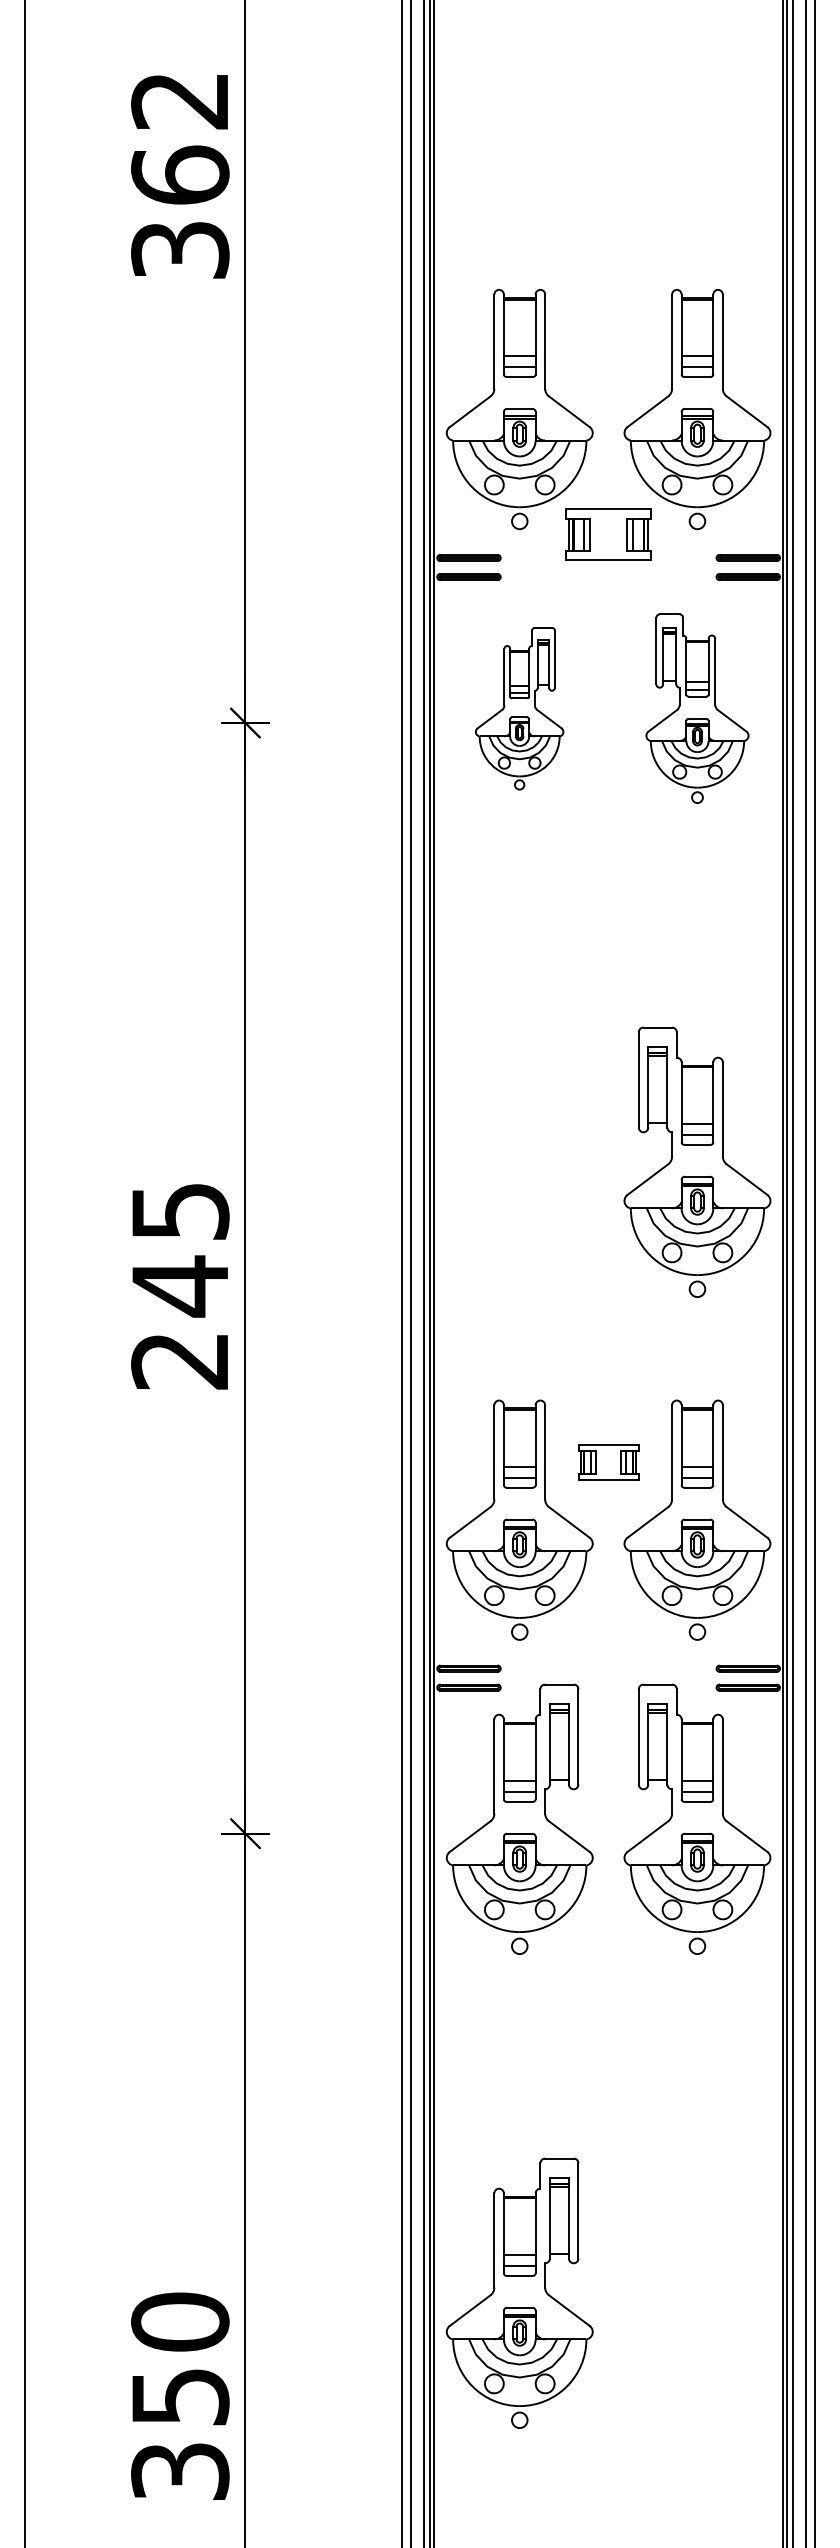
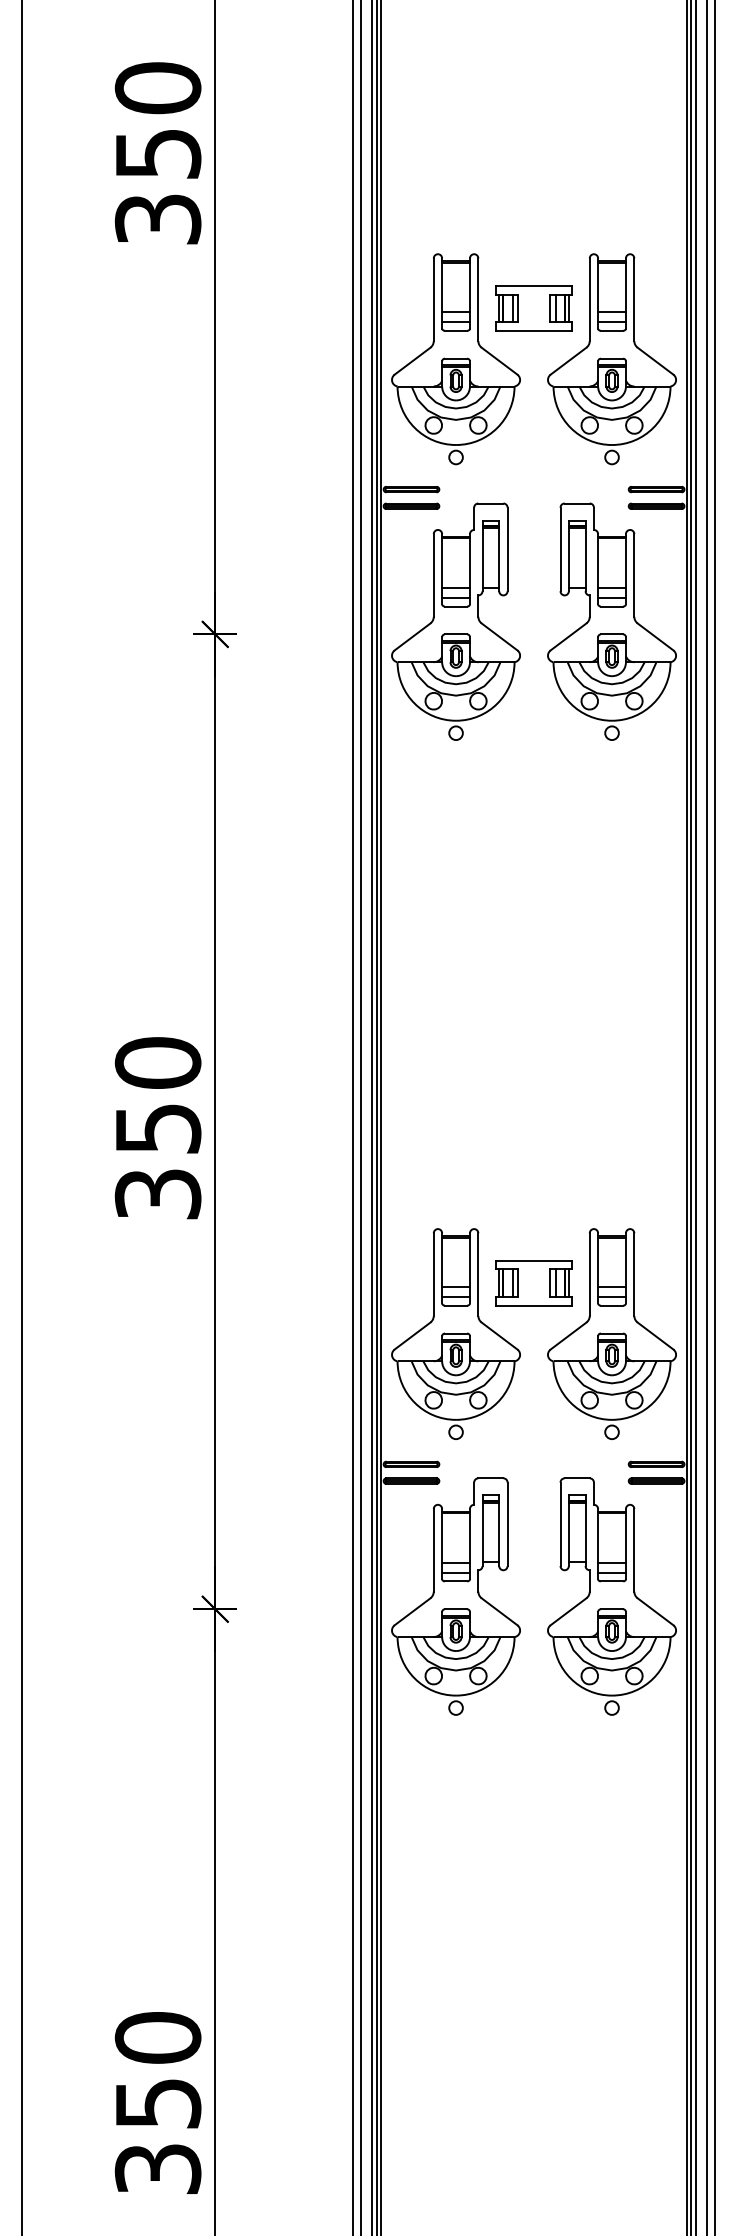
text: (180, 137) -> (158, 120), 362 -> 350
part: (608, 534) -> (533, 308), moved
part: (519, 708) -> (455, 621), size x1.67
part: (697, 708) -> (612, 621), size x1.43
part: (697, 1161) -> (612, 1019), removed
text: (180, 1285) -> (158, 1128), 245 -> 350
part: (608, 1462) -> (533, 1283), size x1.43
part: (519, 2292) -> (455, 2011), removed

